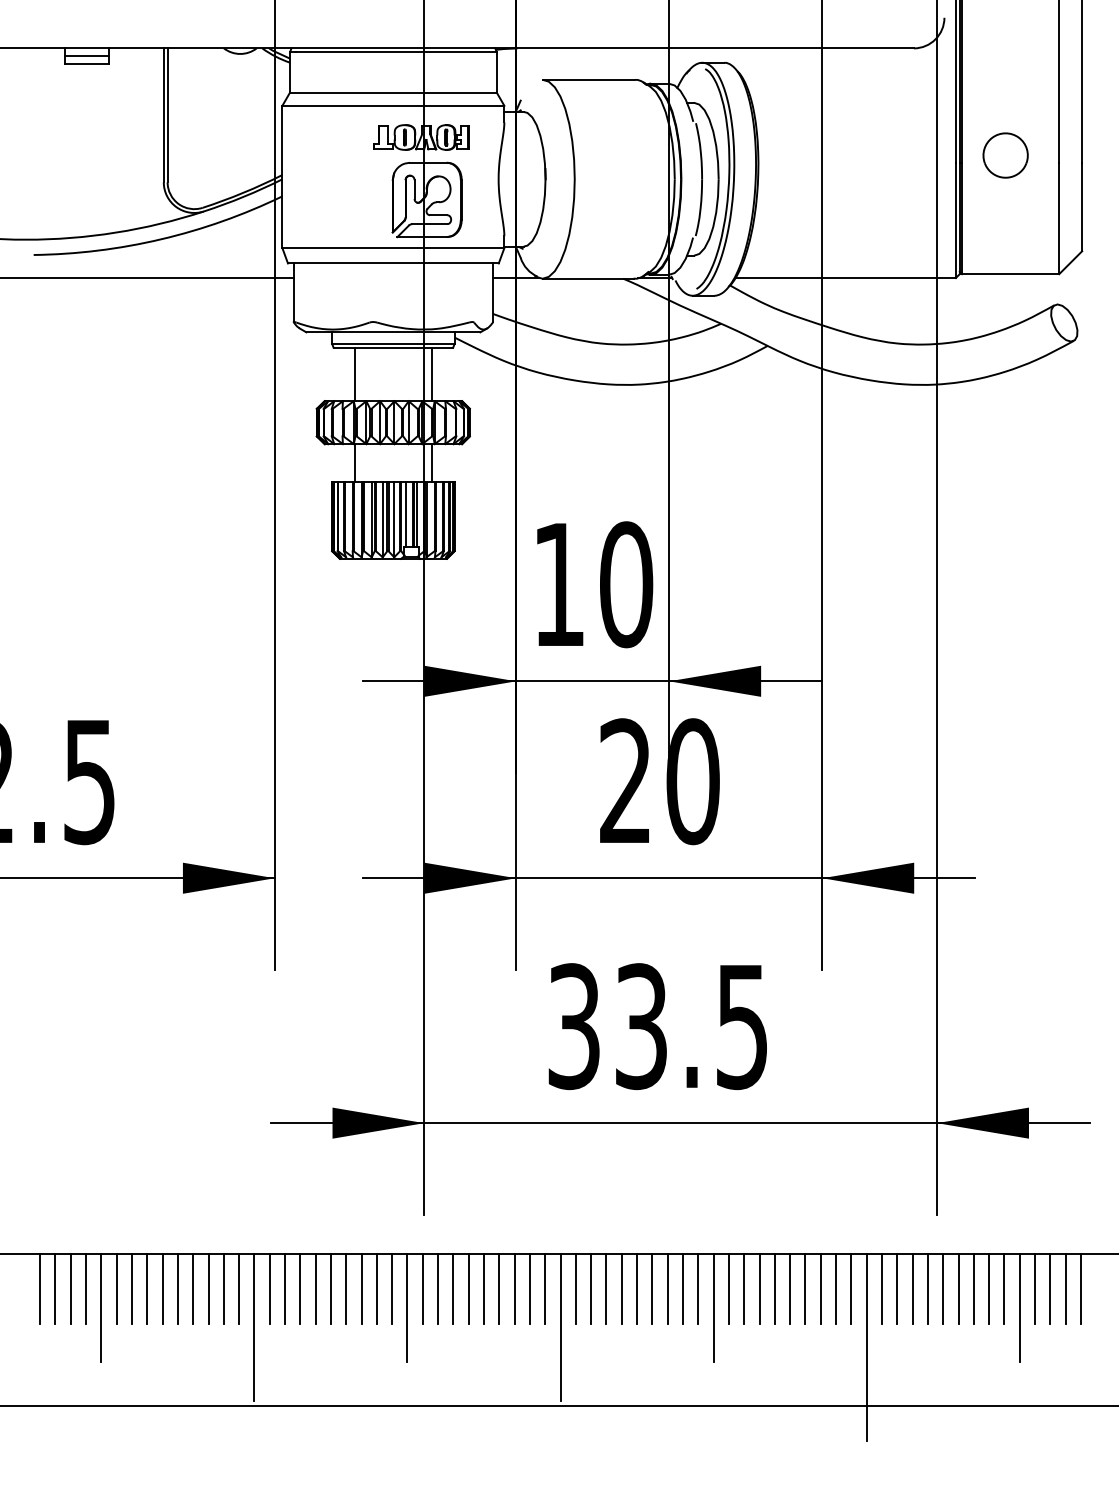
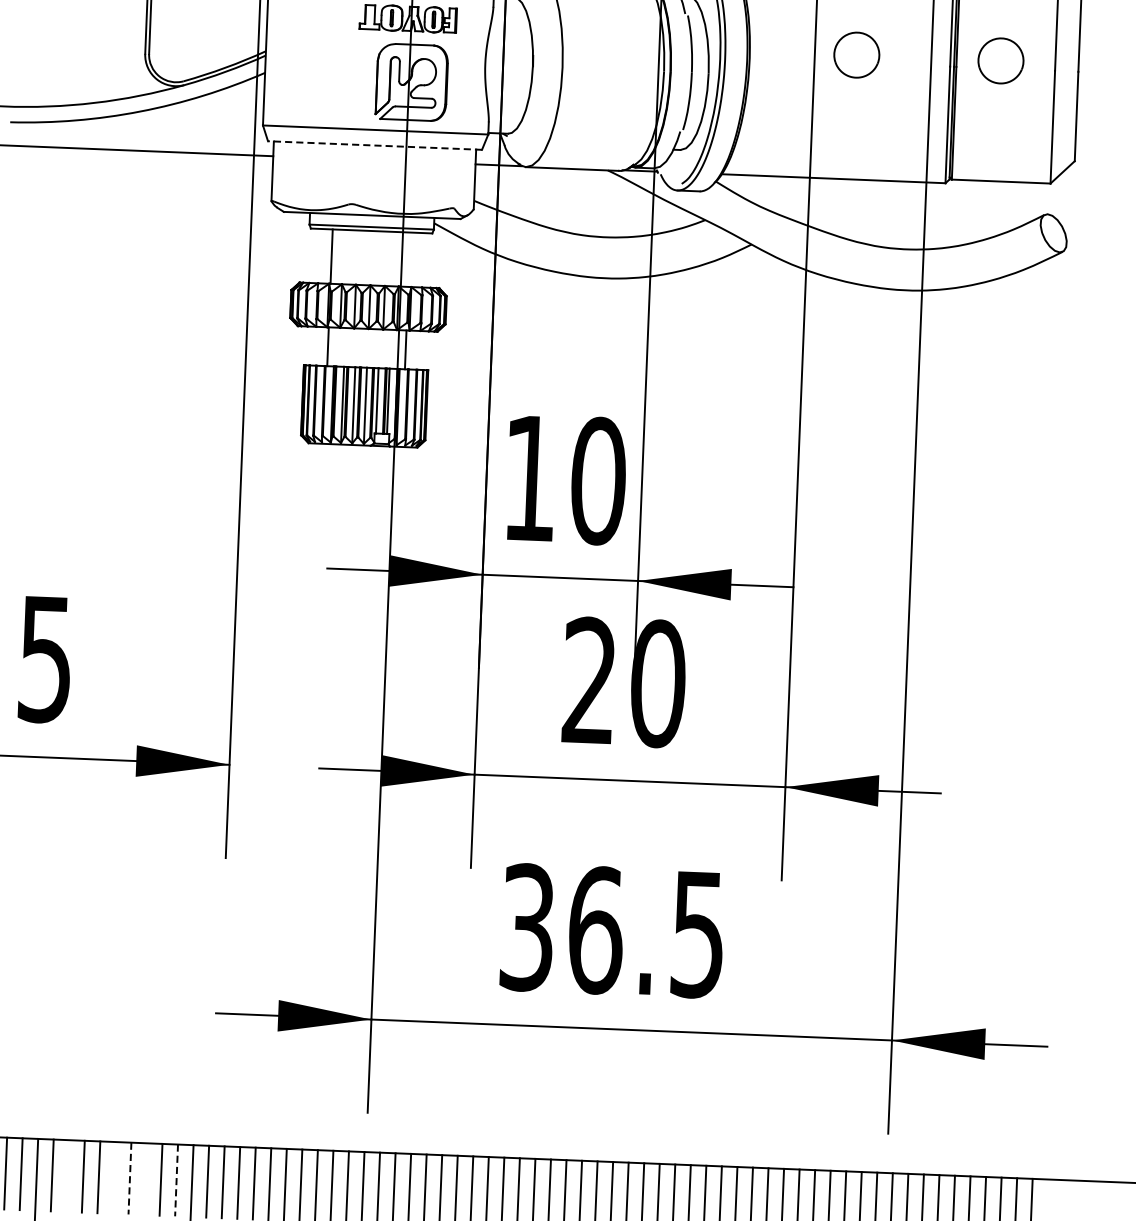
part: (863, 155) -> (856, 55), added
line: (392, 263) -> (374, 145), solid -> dashed
line: (431, 374) -> (409, 259), removed
text: (641, 1026) -> (595, 930), 33.5 -> 36.5
line: (131, 1288) -> (67, 1175), removed
line: (177, 1288) -> (114, 1177), removed
line: (208, 1288) -> (145, 1178), removed
line: (193, 1289) -> (130, 1179), solid -> dashed
line: (239, 1289) -> (176, 1180), solid -> dashed

